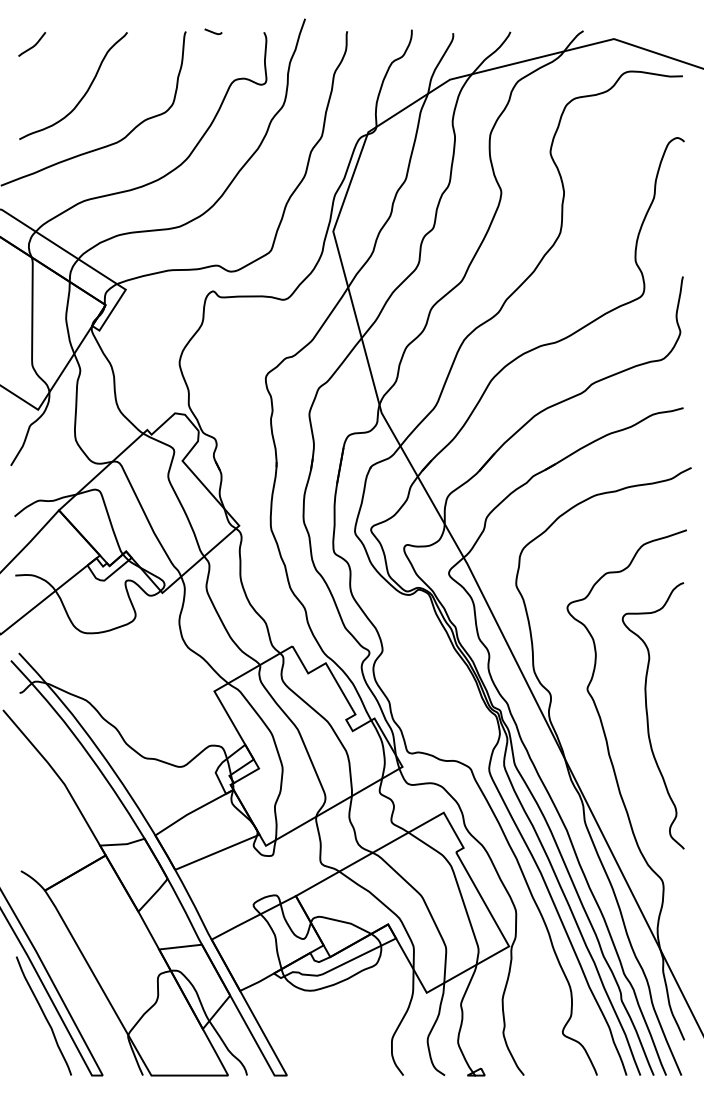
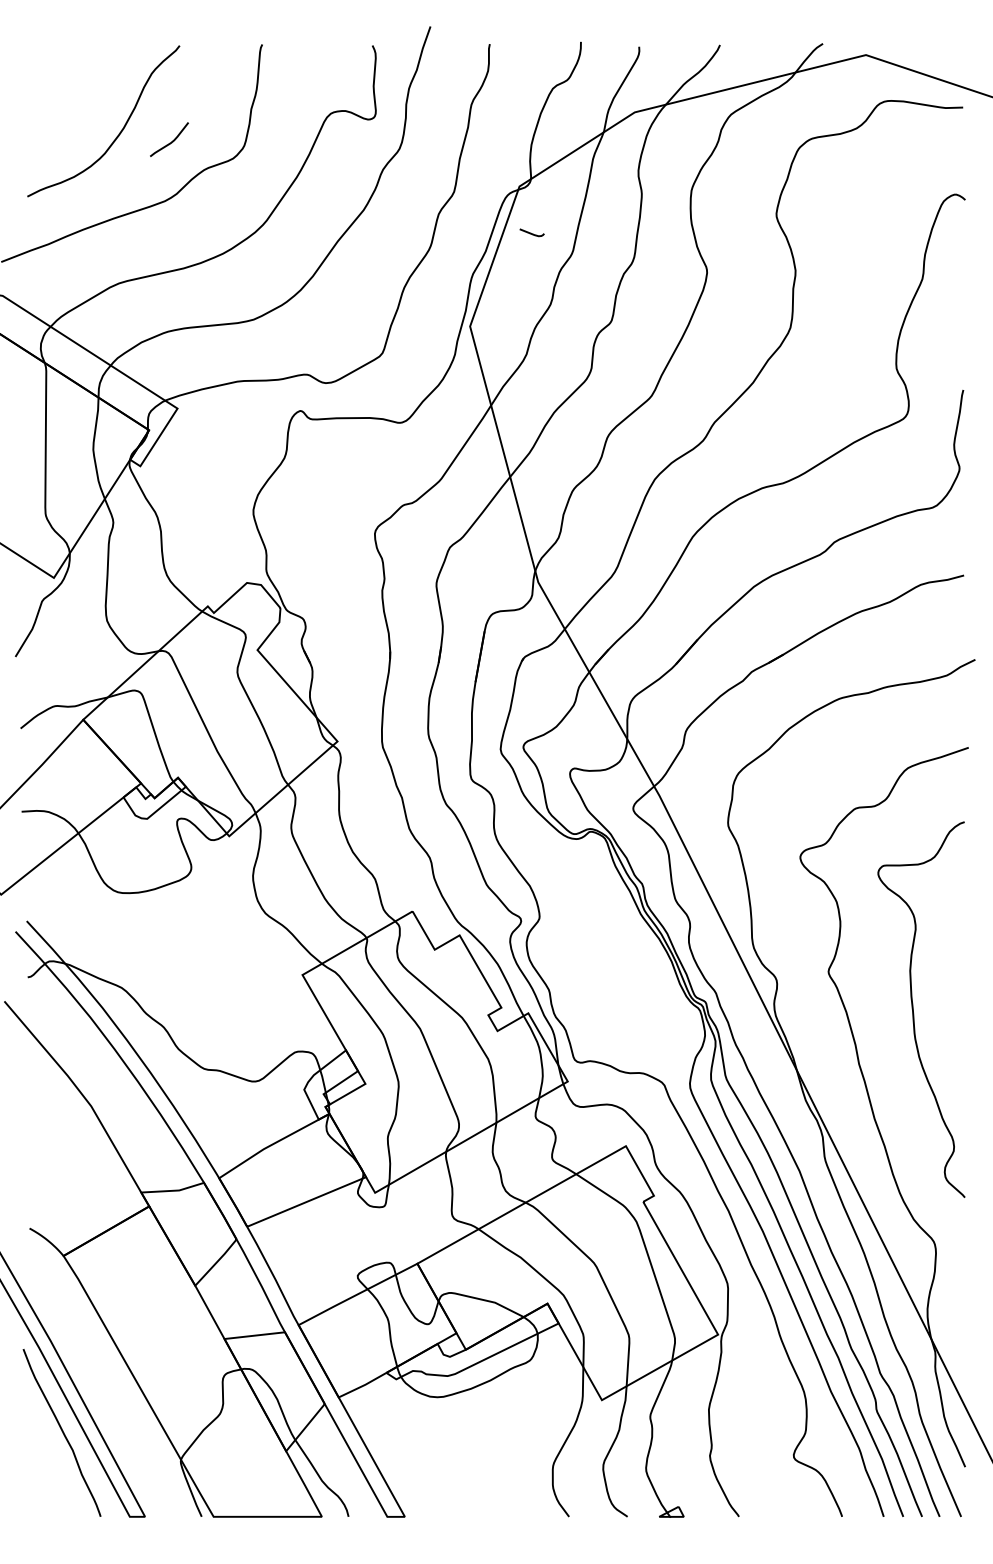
curve: (213, 31) -> (531, 232), moved
curve: (33, 45) -> (171, 141), moved

